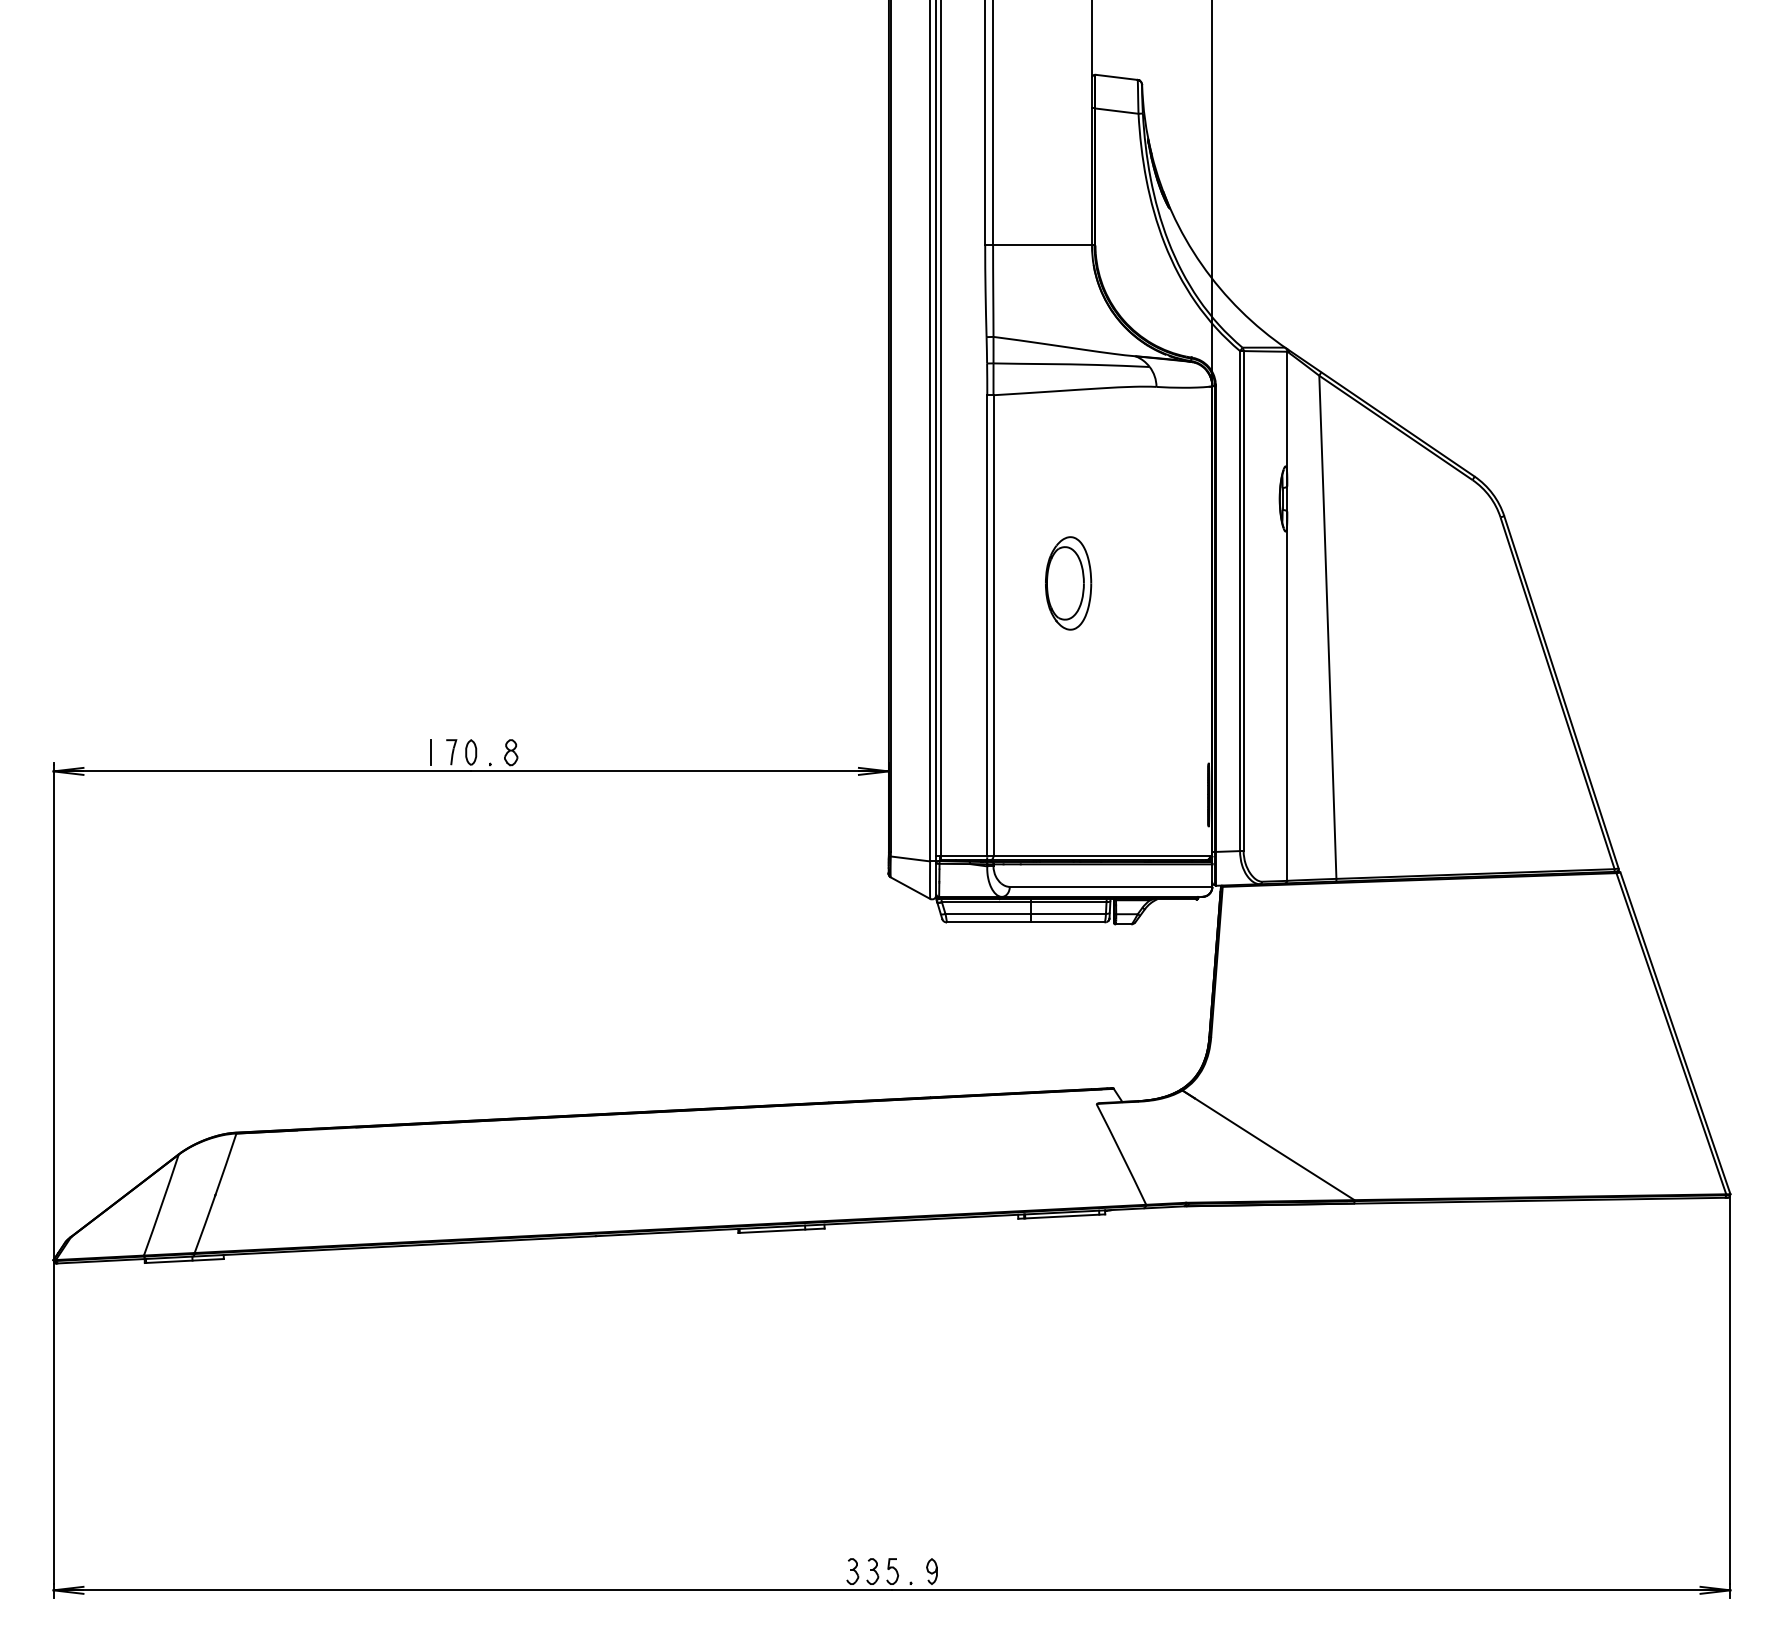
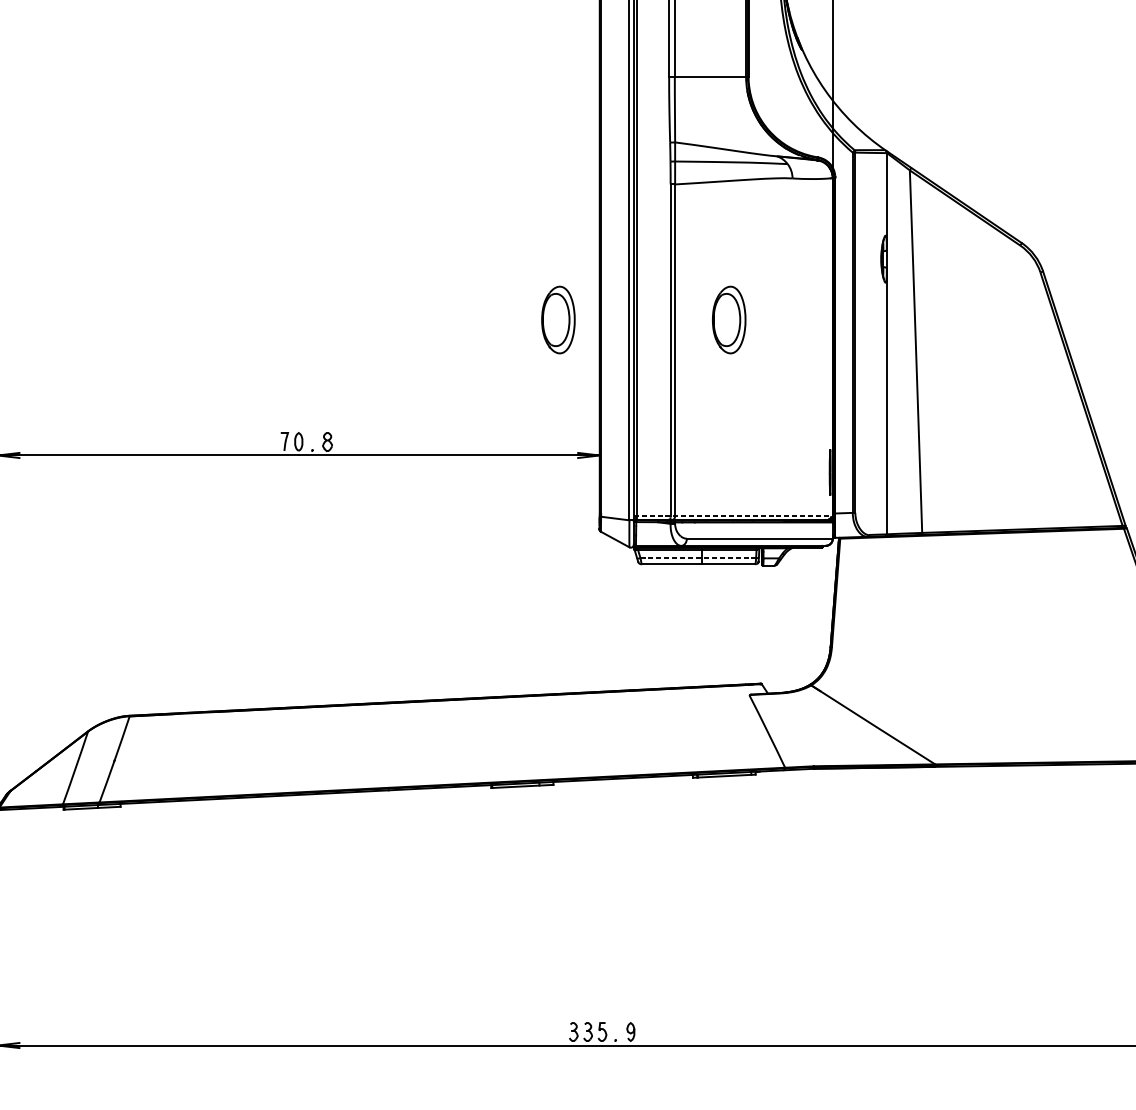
part: (831, 583) -> (558, 320), added
line: (431, 752) -> (270, 441), removed
line: (1074, 855) -> (733, 516), solid -> dashed
line: (1026, 913) -> (698, 557), solid -> dashed

